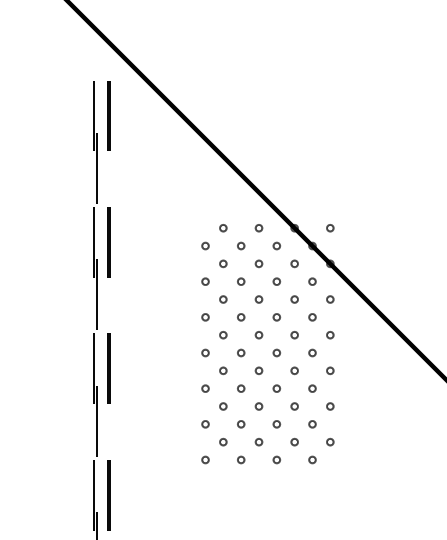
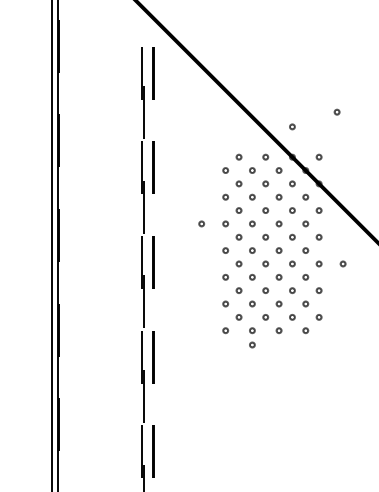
circle: (353, 167) -> (336, 111), added
circle: (294, 187) -> (292, 126), added
circle: (173, 316) -> (201, 223), added
circle: (361, 370) -> (342, 263), added
circle: (241, 478) -> (252, 344), added

